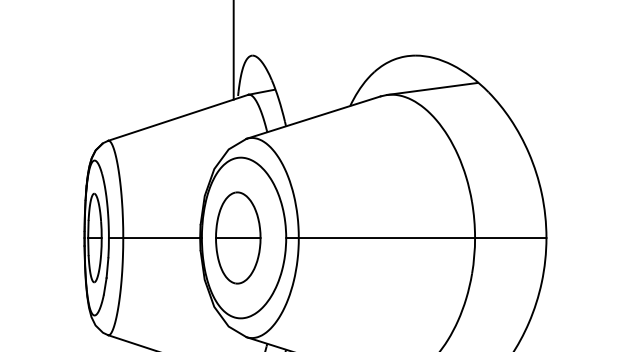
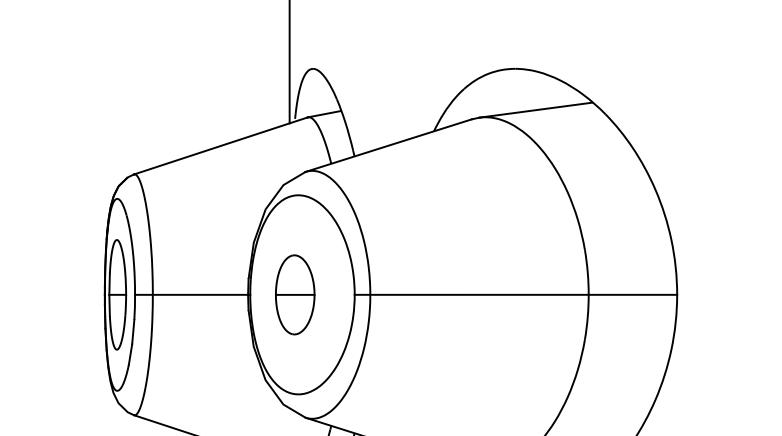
part: (237, 237) -> (294, 294), size x0.7

